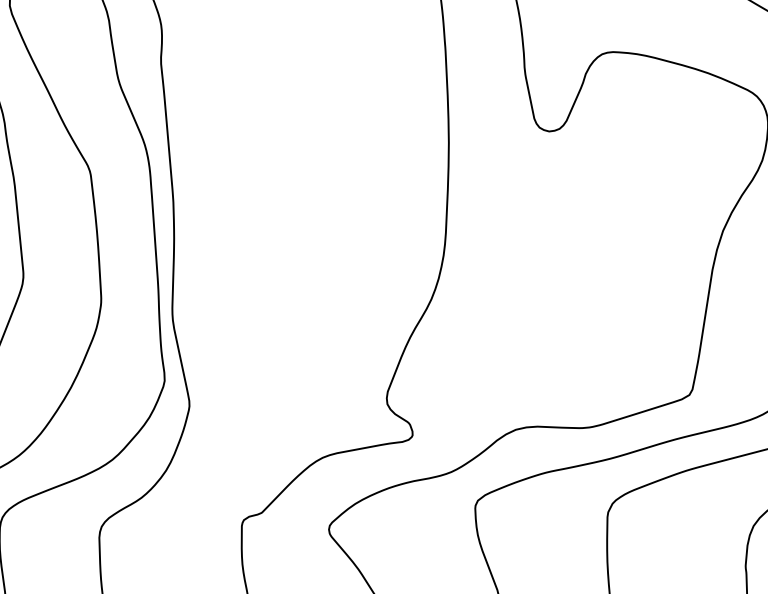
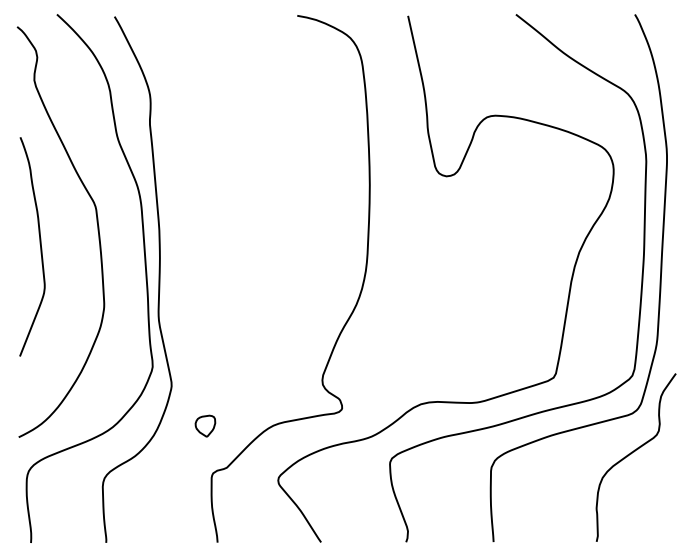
part: (233, 457) -> (205, 425), added

